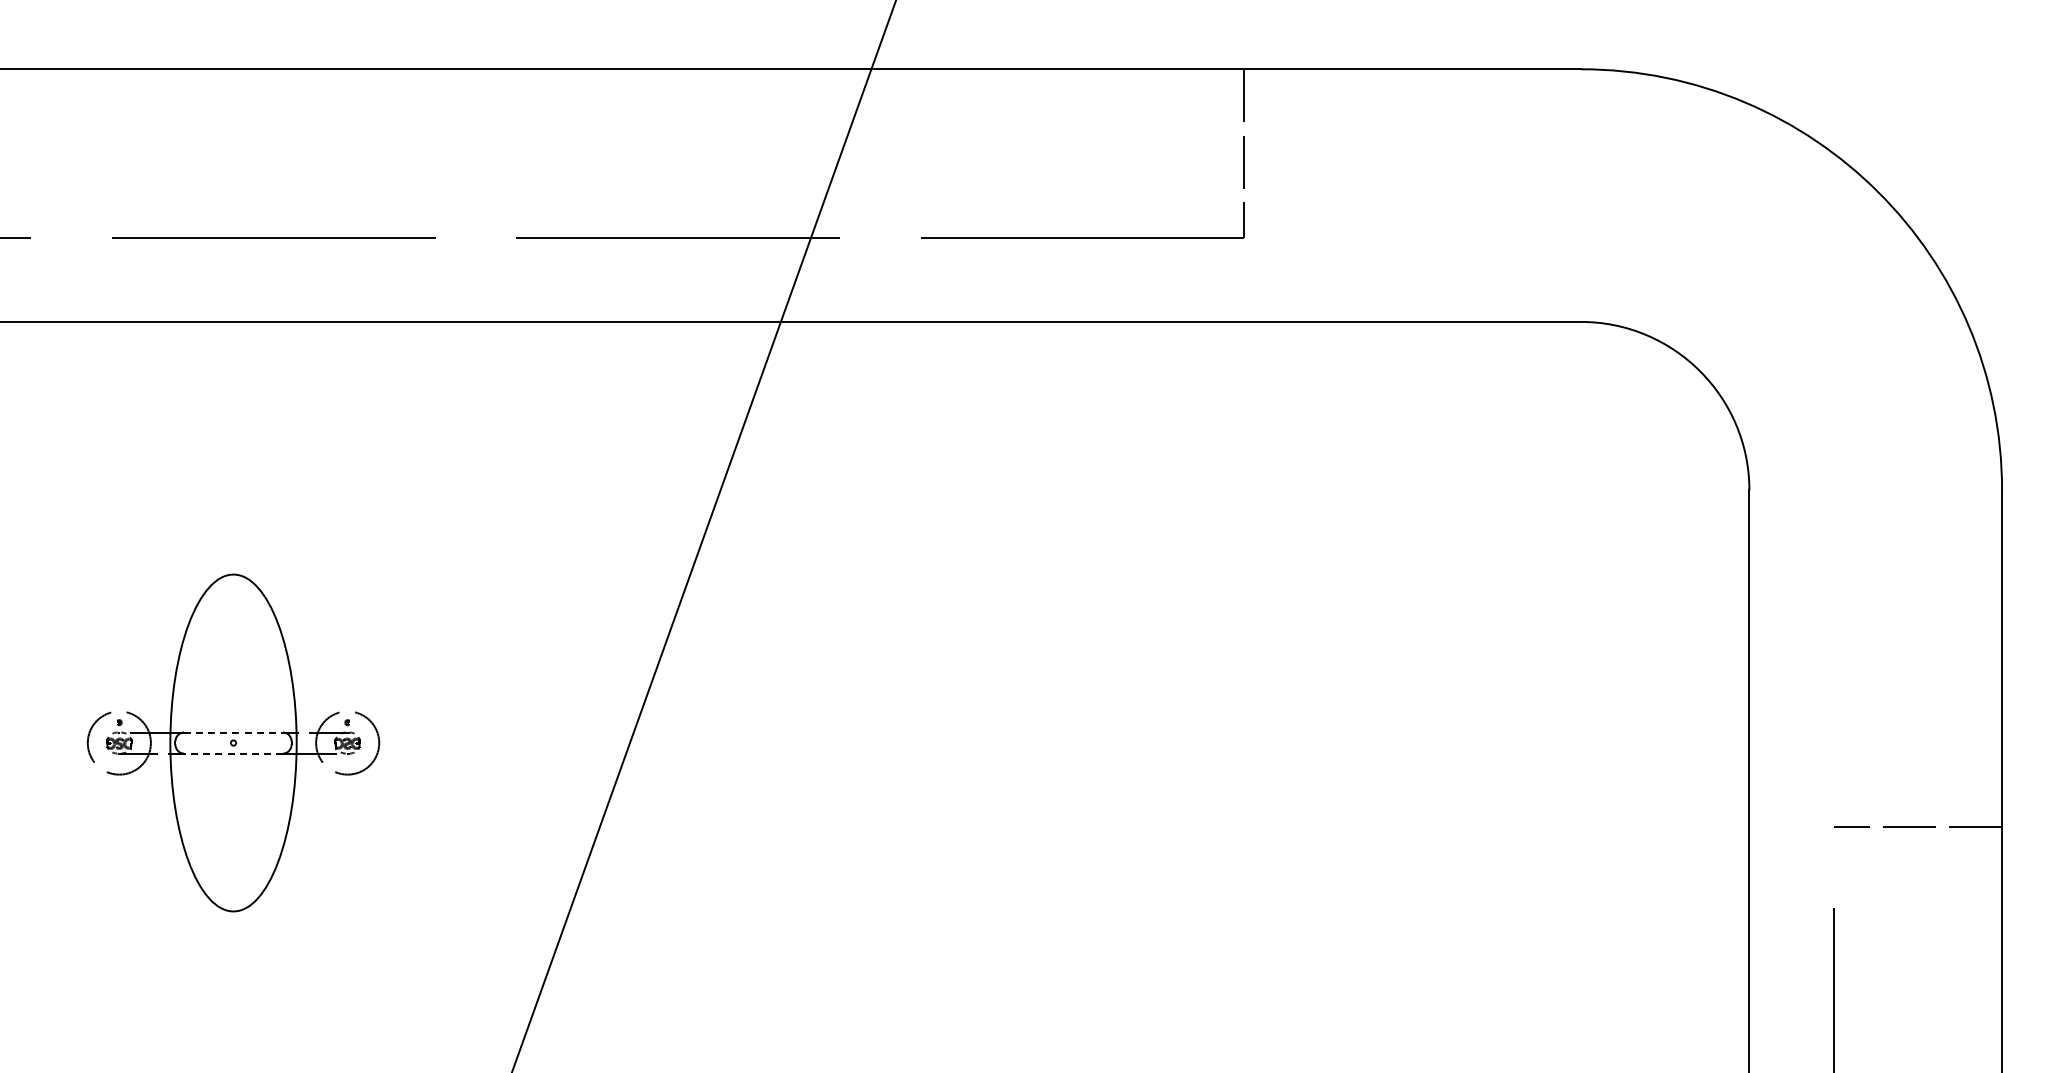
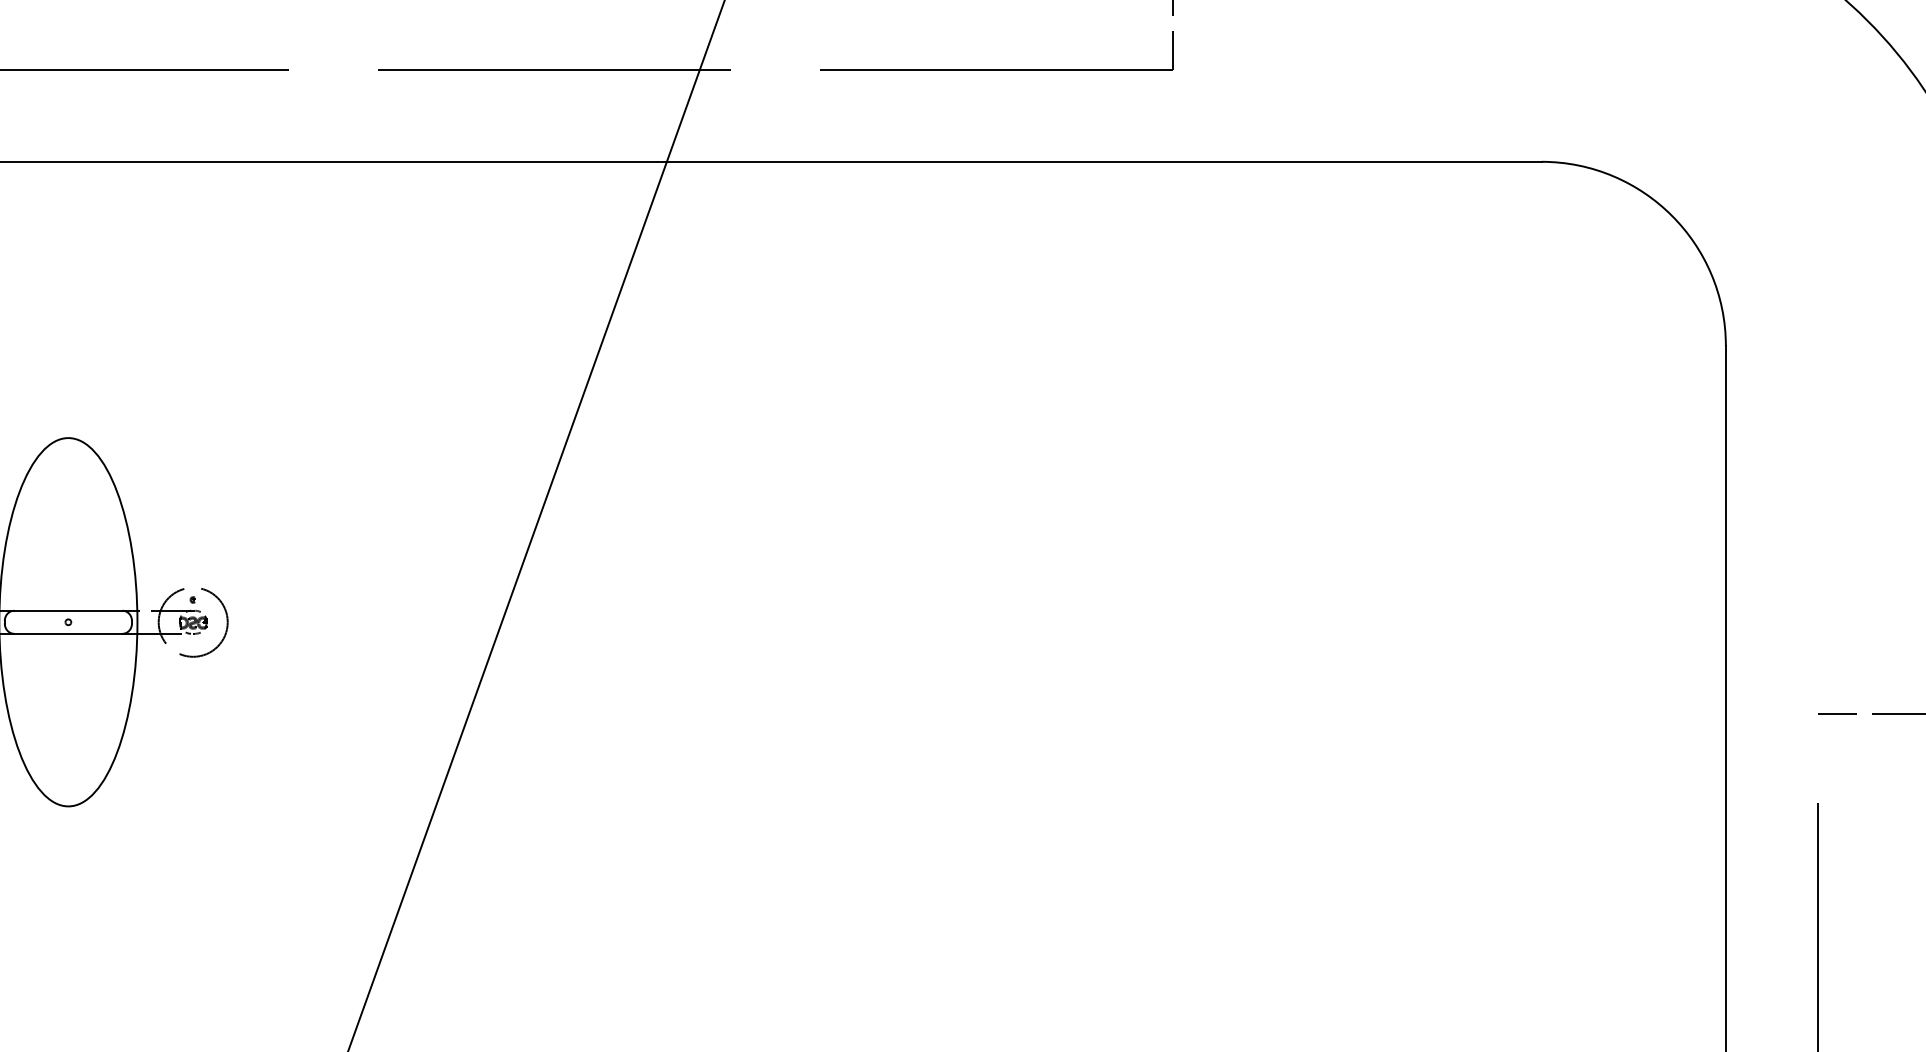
line: (233, 732) -> (68, 610), dashed -> solid
line: (233, 753) -> (68, 633), dashed -> solid

